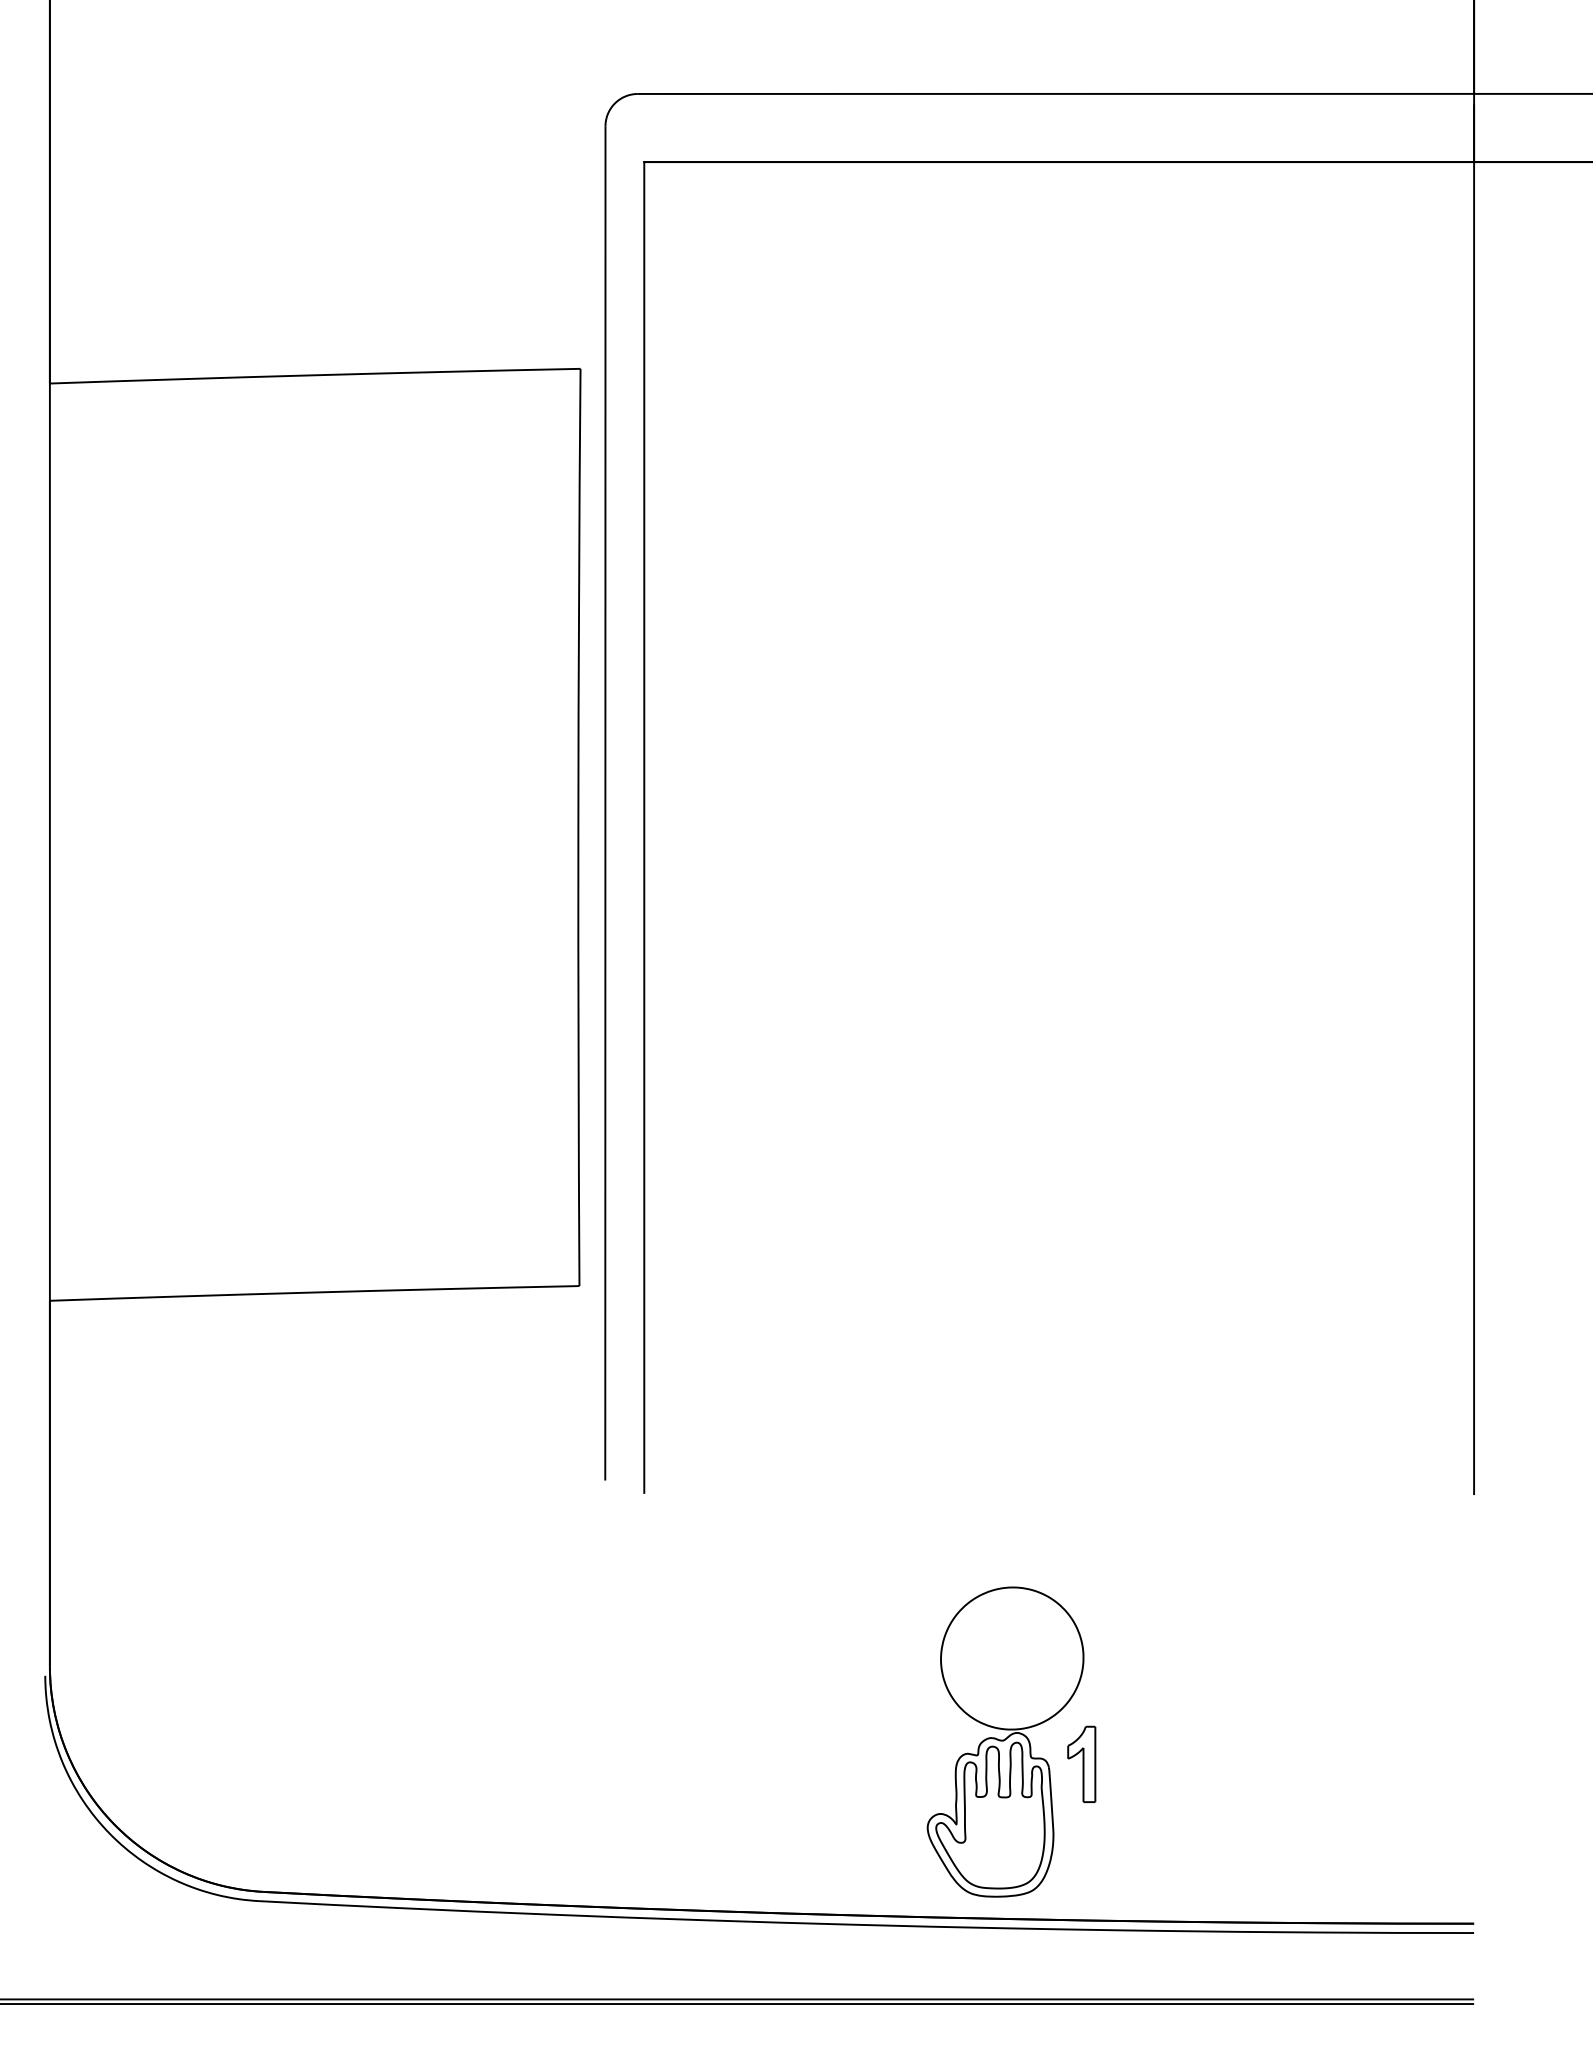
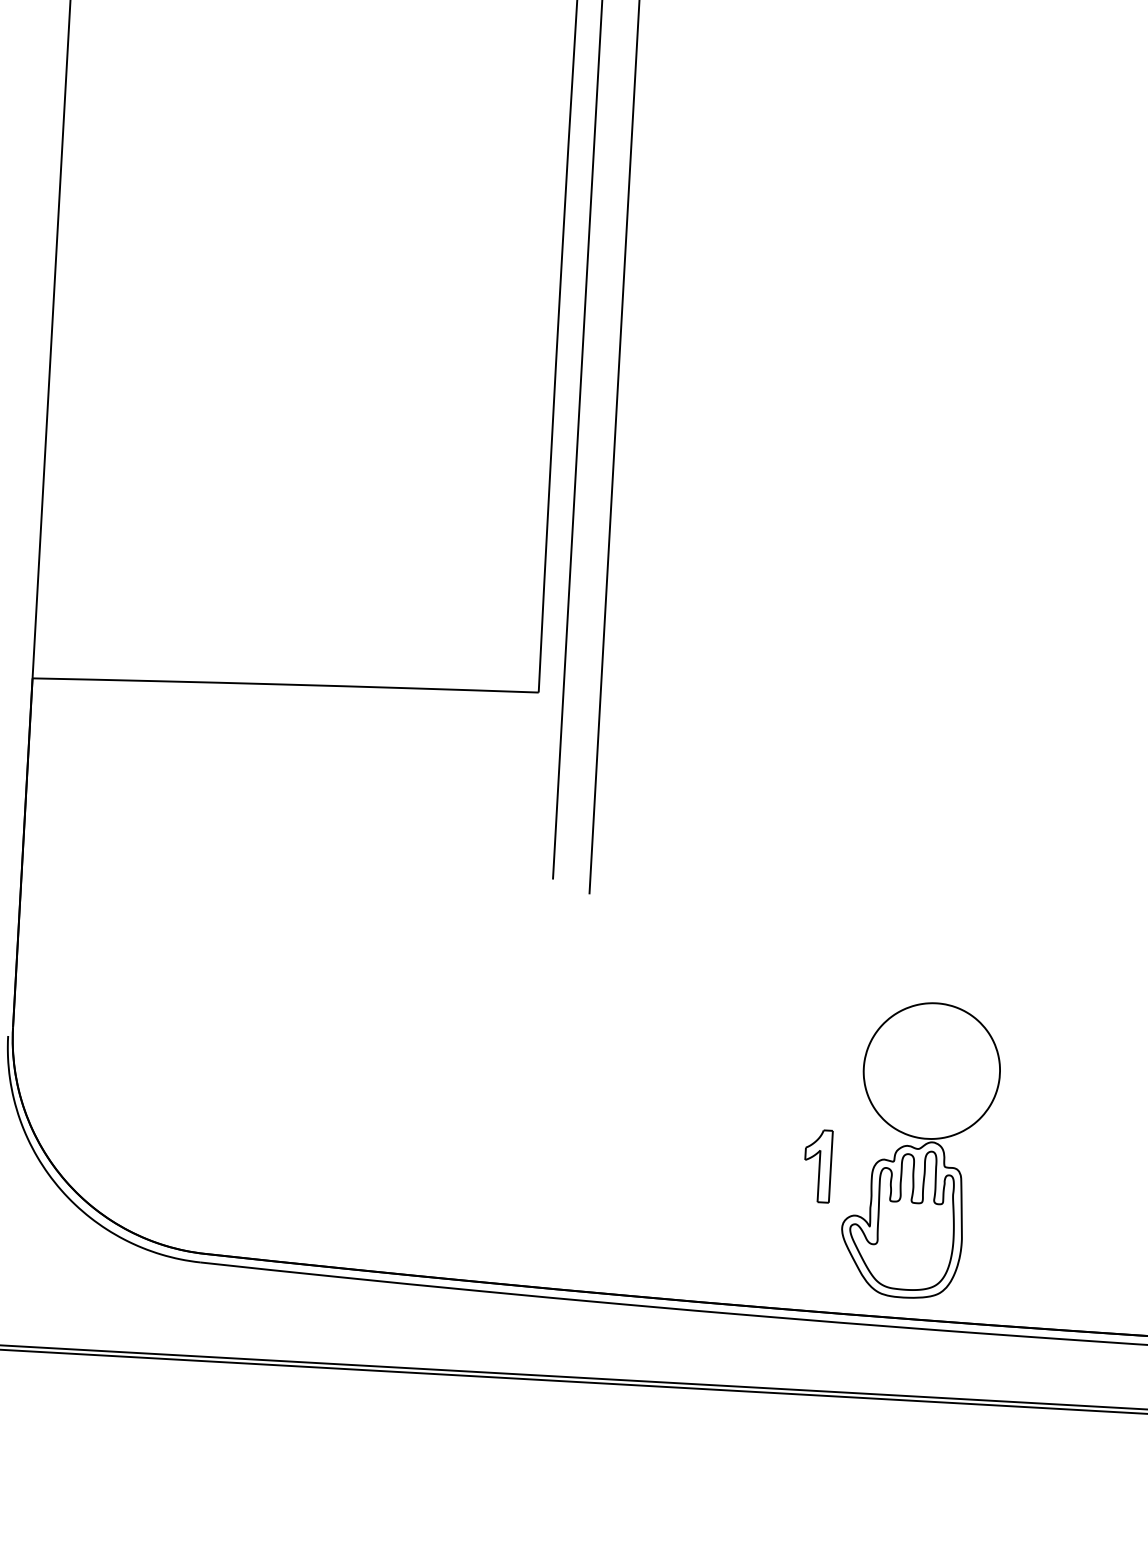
part: (1081, 1763) -> (817, 1165), moved

